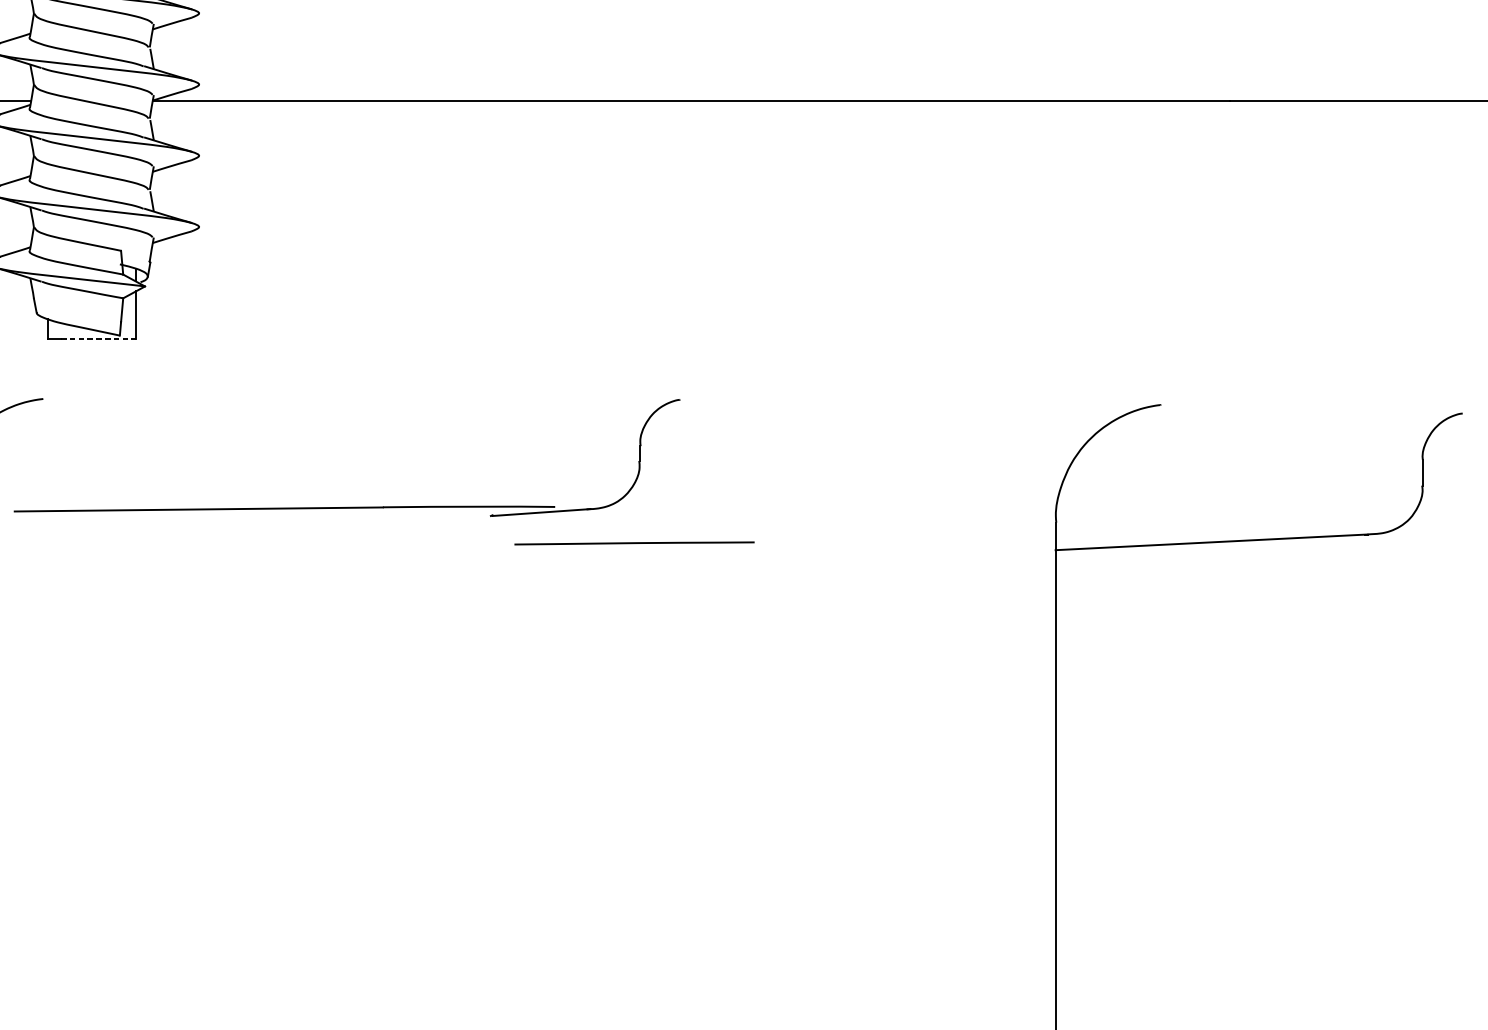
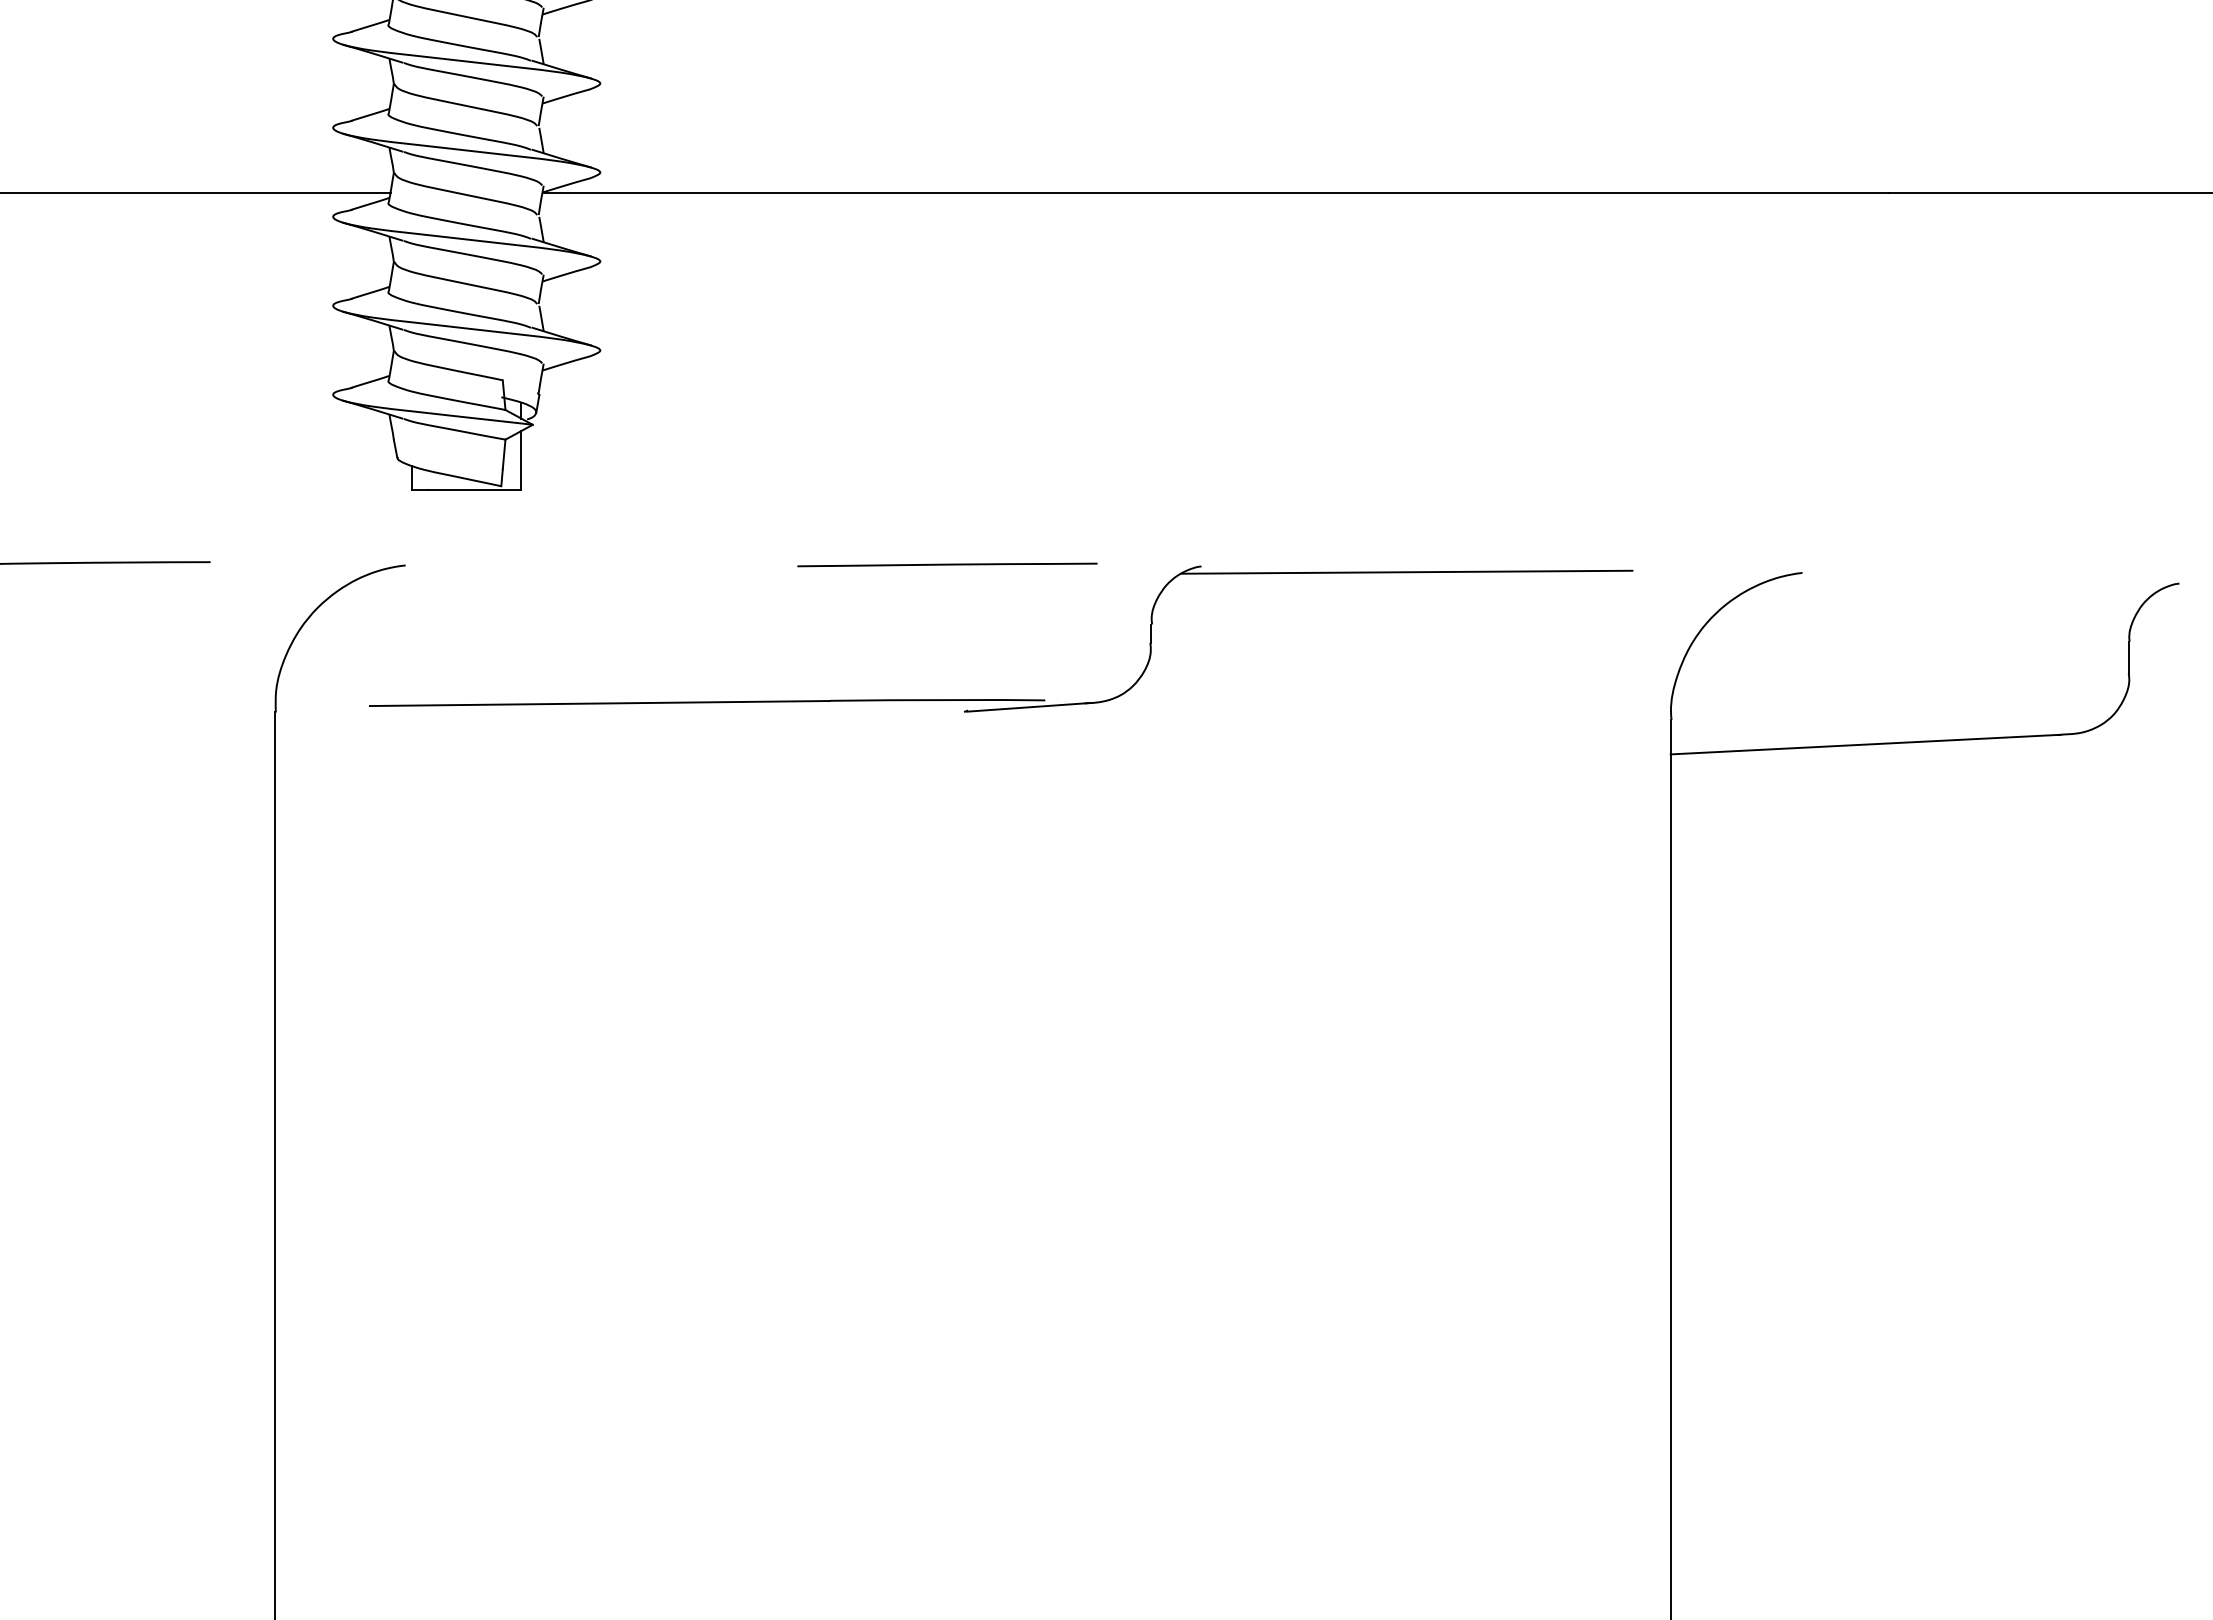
line: (98, 339) -> (474, 490), dashed -> solid
line: (844, 403) -> (1406, 571), added
line: (634, 543) -> (947, 564), moved

